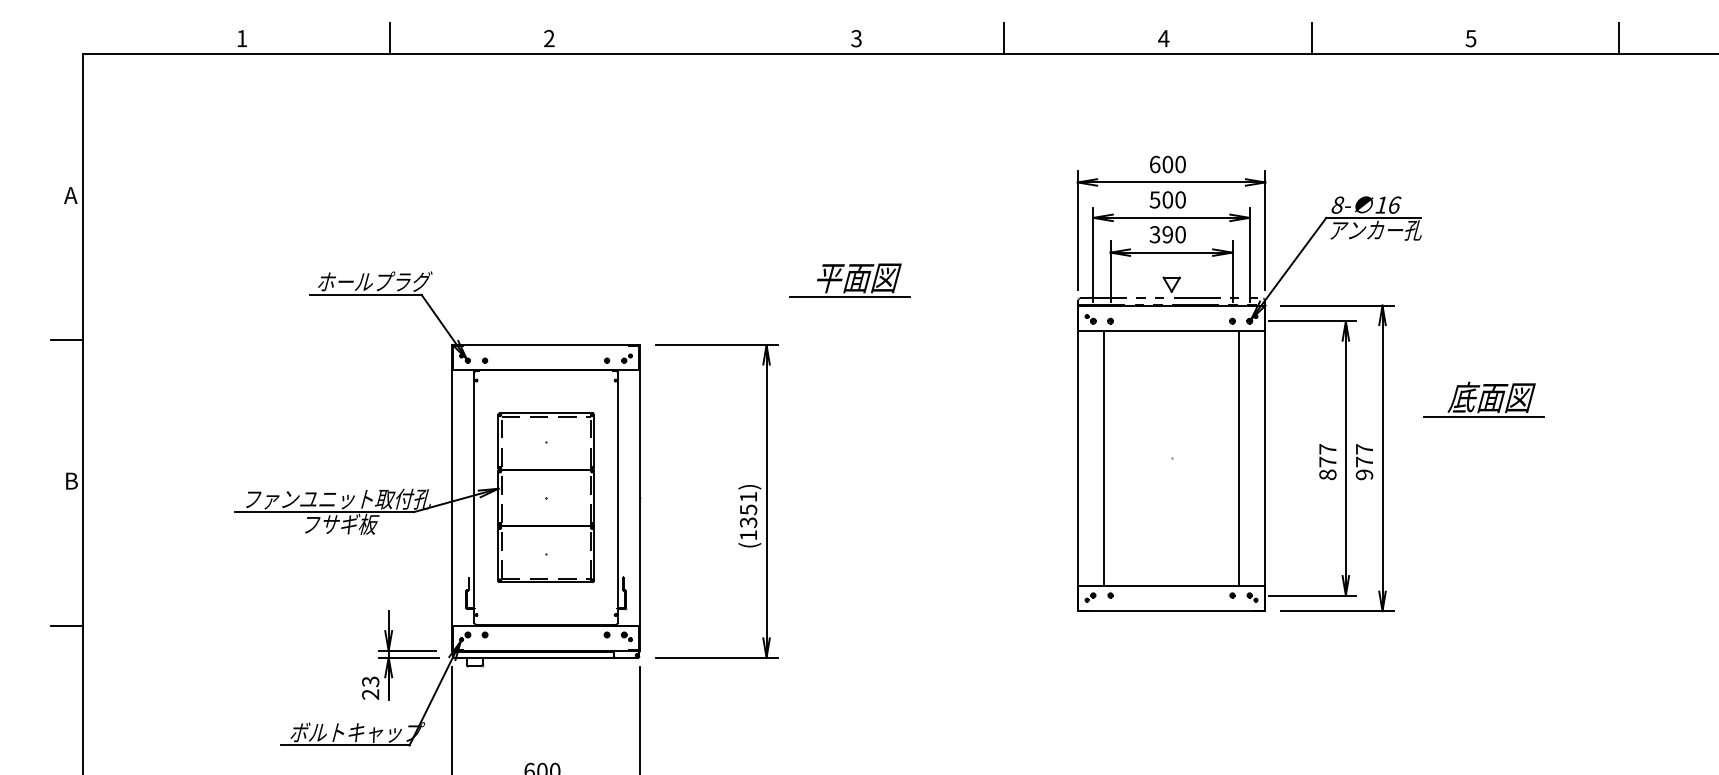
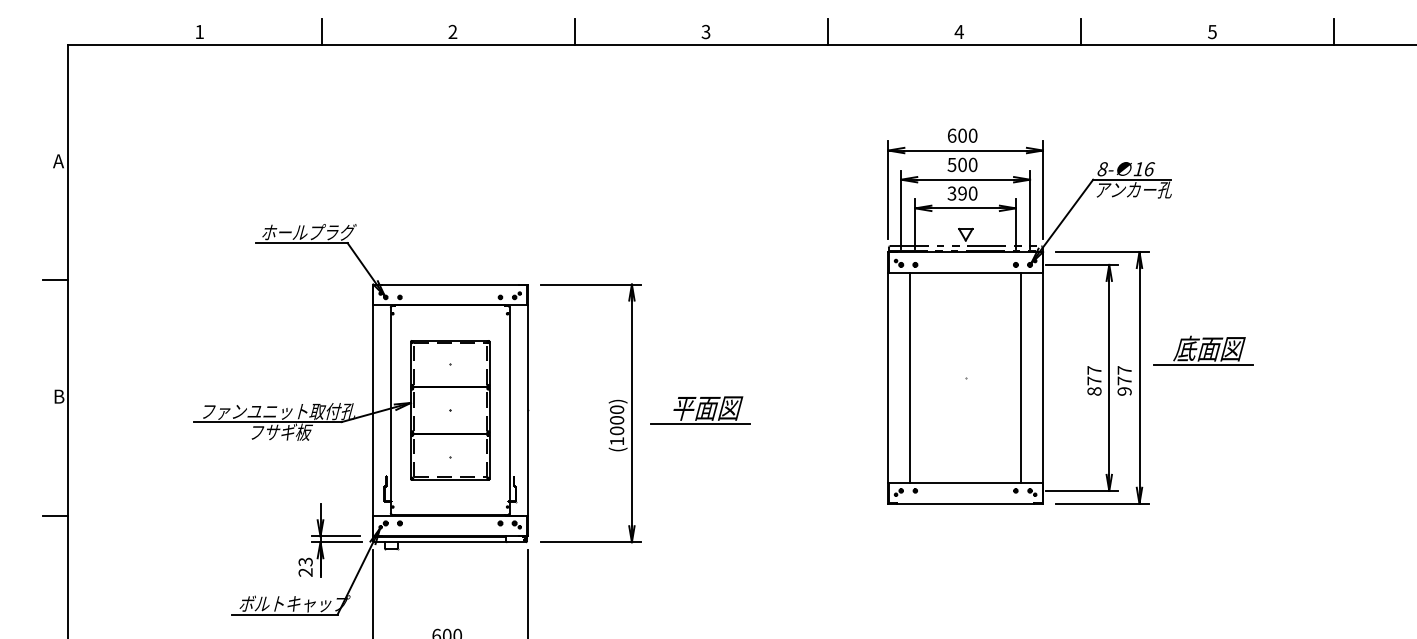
line: (696, 39) -> (574, 32), added
part: (849, 280) -> (700, 410), moved
part: (1484, 399) -> (1203, 350), moved
text: (749, 510) -> (617, 420), (1351) -> (1000)

